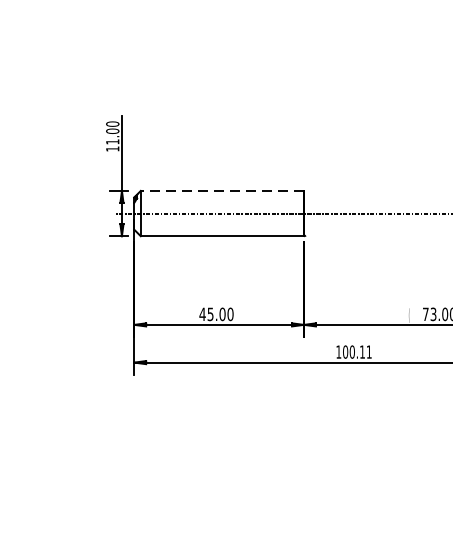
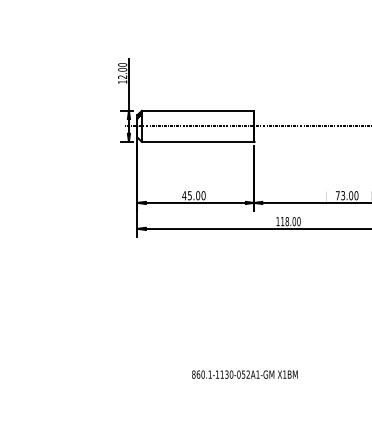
text: (112, 140) -> (122, 76), 11.00 -> 12.00
line: (221, 190) -> (197, 110), dashed -> solid
text: (356, 351) -> (290, 221), 100.11 -> 118.00

